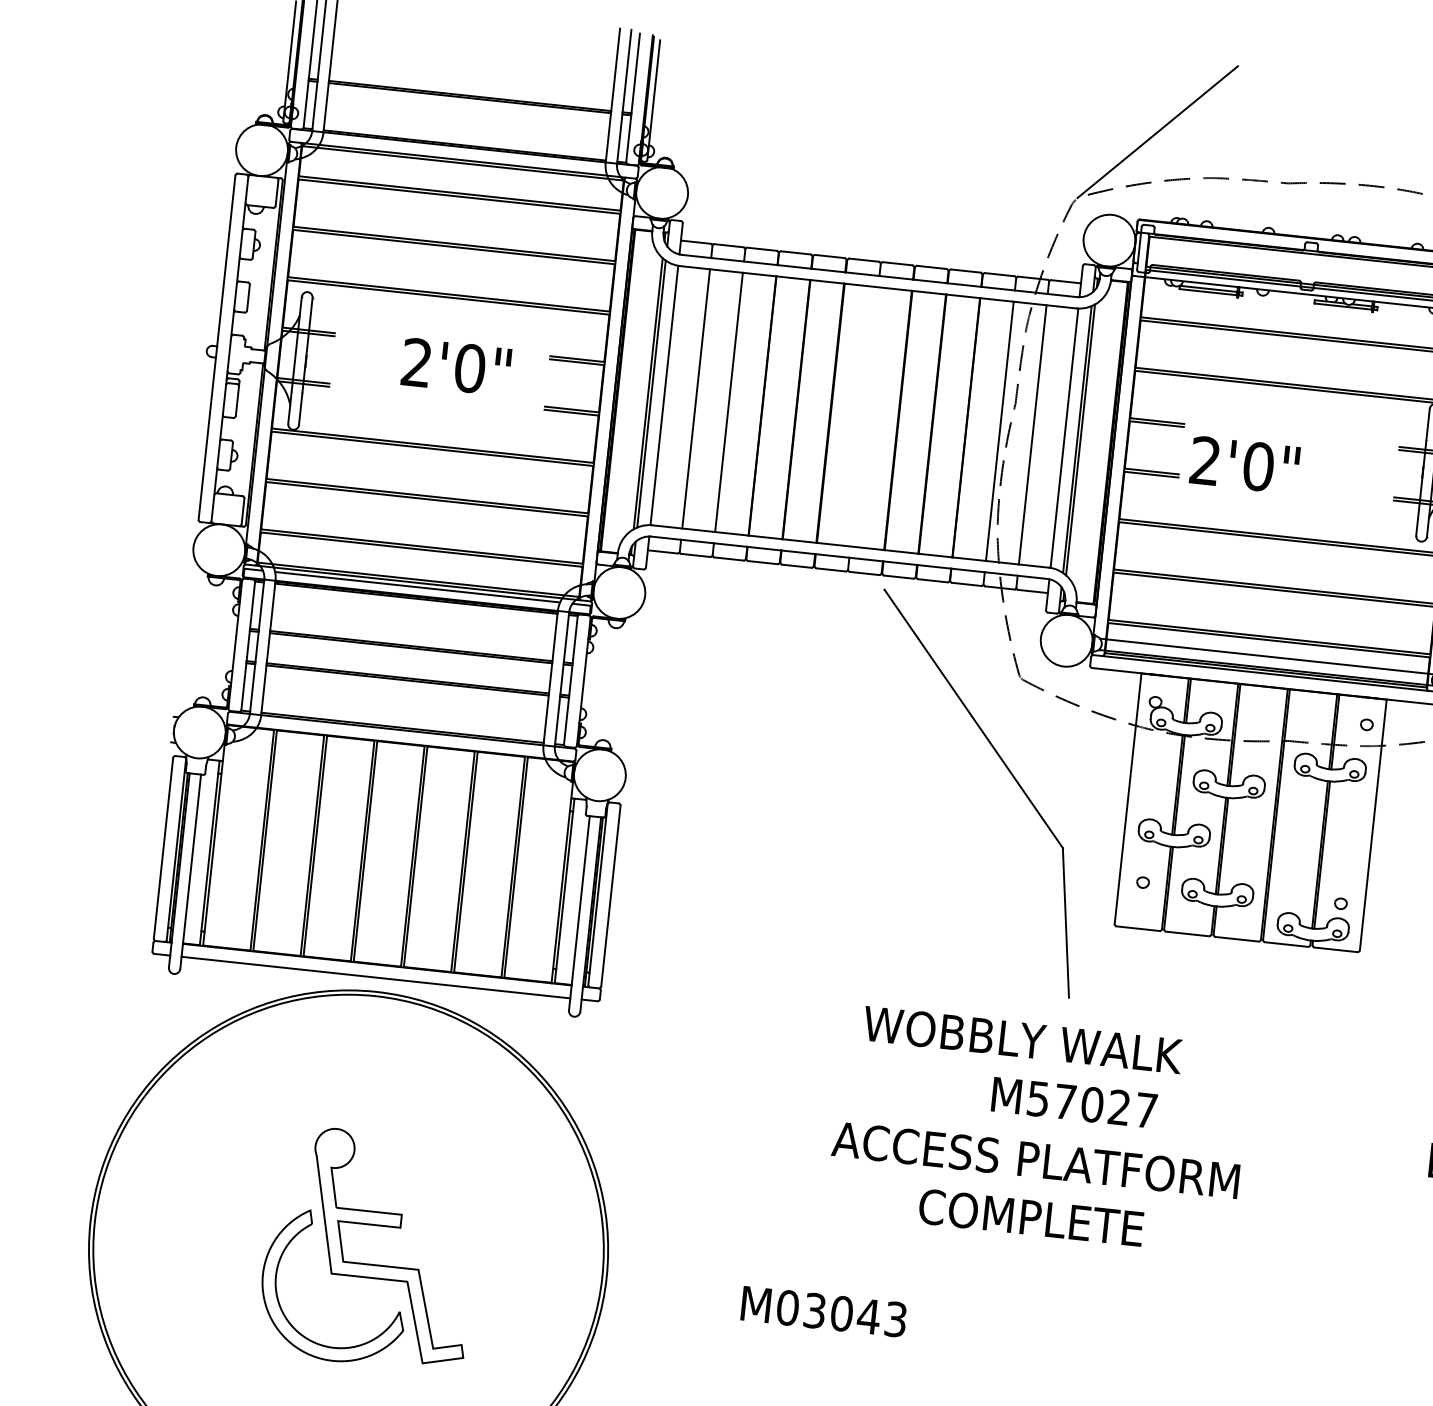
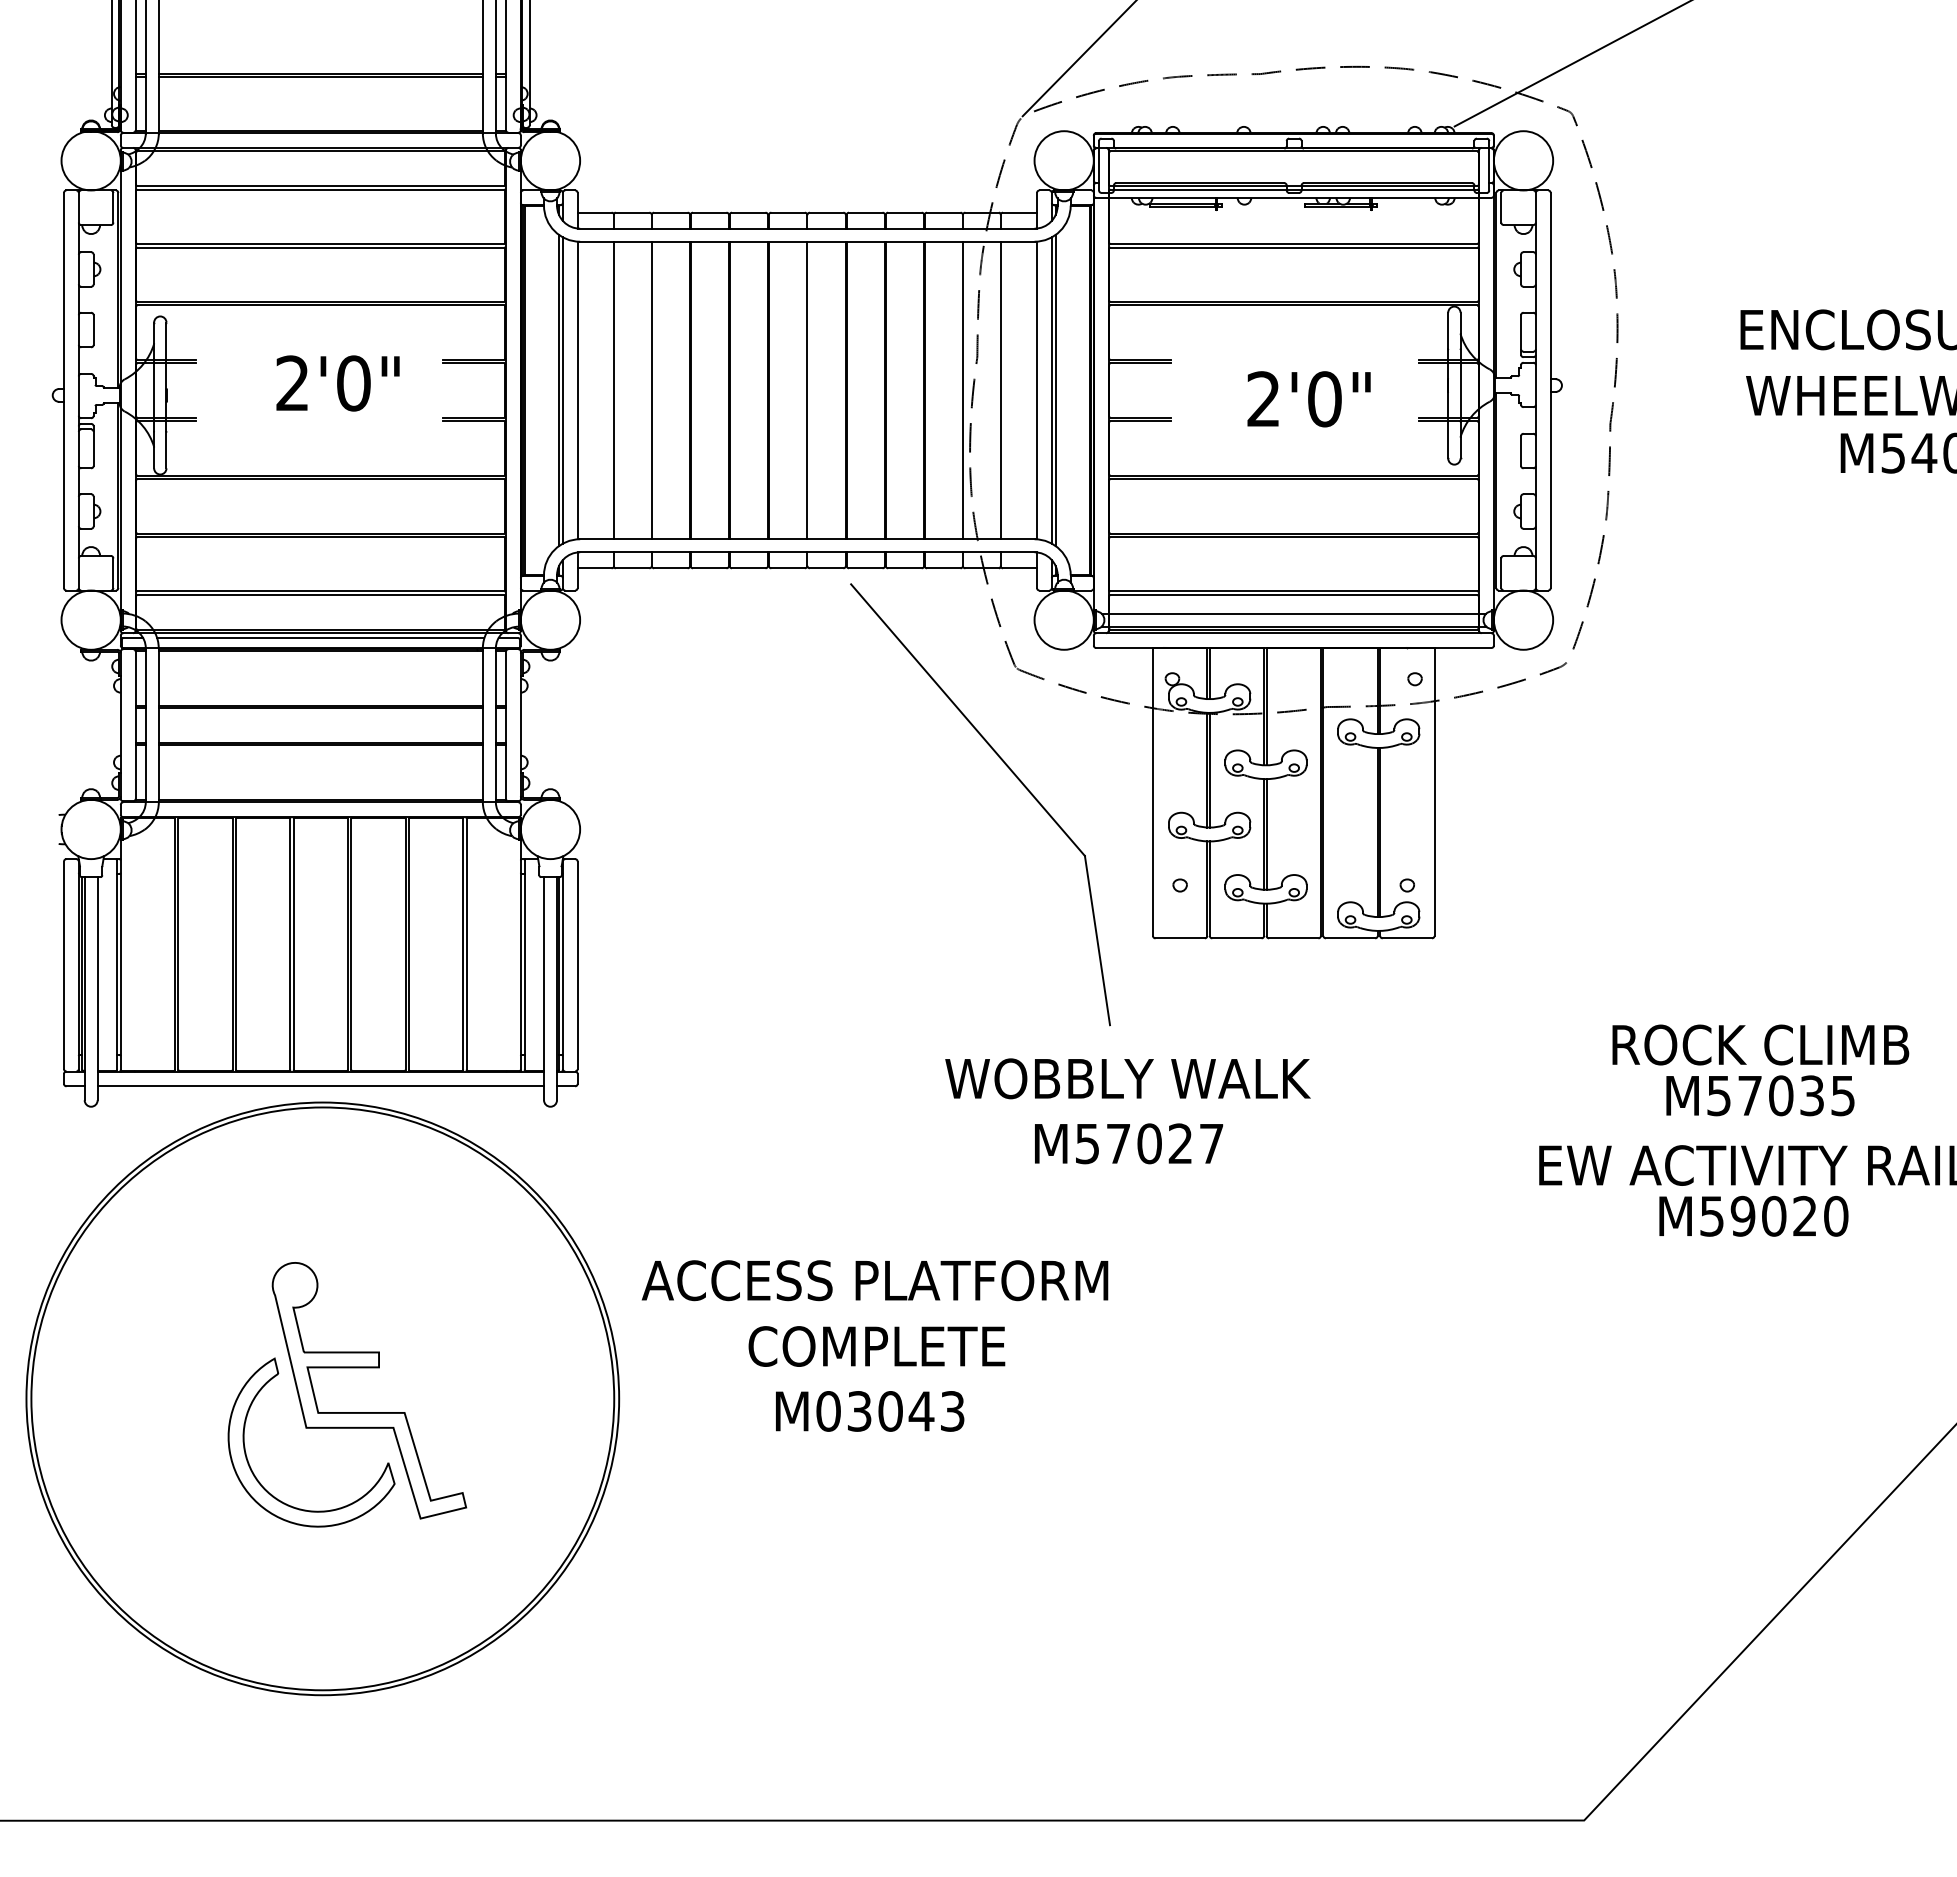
line: (864, 416) -> (807, 390), added
text: (1244, 465) -> (1308, 399), moved
text: (1022, 1039) -> (1127, 1078), moved
text: (1032, 1188) -> (874, 1313), moved

